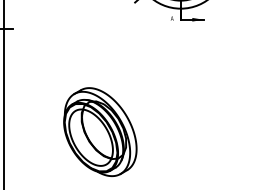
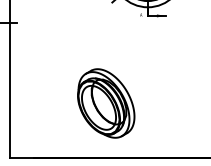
part: (100, 132) -> (106, 103), moved

